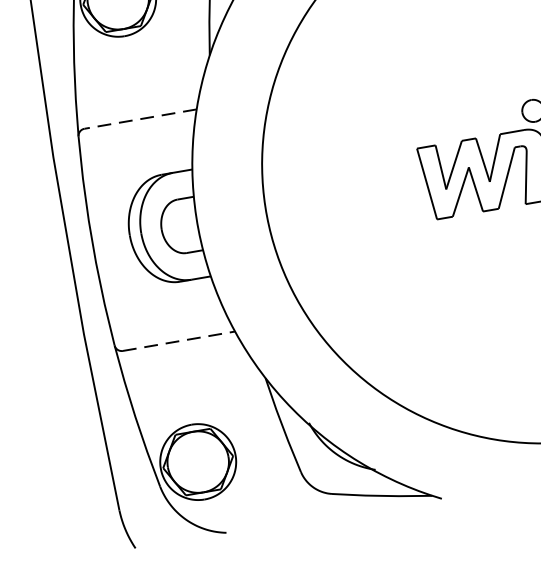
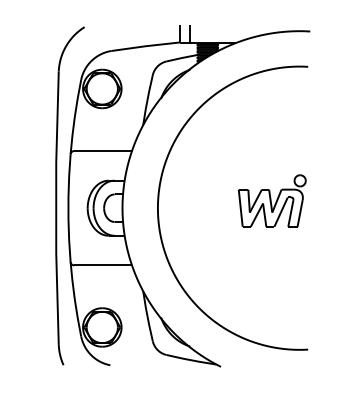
line: (141, 119) -> (103, 151), dashed -> solid
line: (179, 341) -> (103, 265), dashed -> solid

